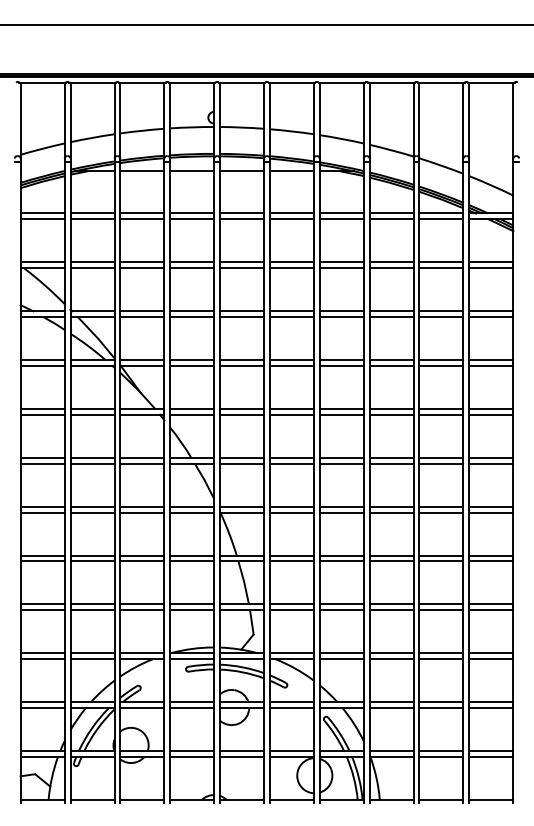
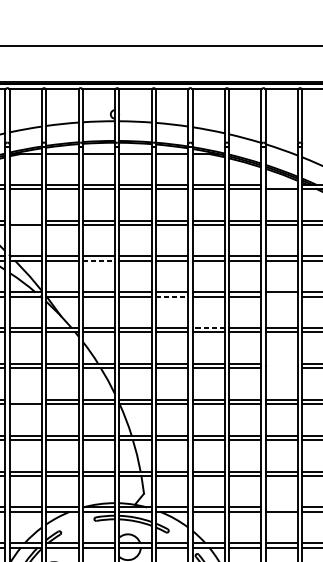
line: (441, 213) -> (281, 184), removed
line: (92, 262) -> (25, 220), removed
line: (192, 317) -> (99, 261), solid -> dashed
line: (291, 365) -> (171, 296), solid -> dashed
line: (441, 365) -> (281, 296), removed
line: (341, 408) -> (208, 327), solid -> dashed
line: (441, 457) -> (281, 363), removed
line: (441, 463) -> (281, 368), removed
line: (92, 506) -> (25, 399), removed
line: (441, 653) -> (281, 507), removed

